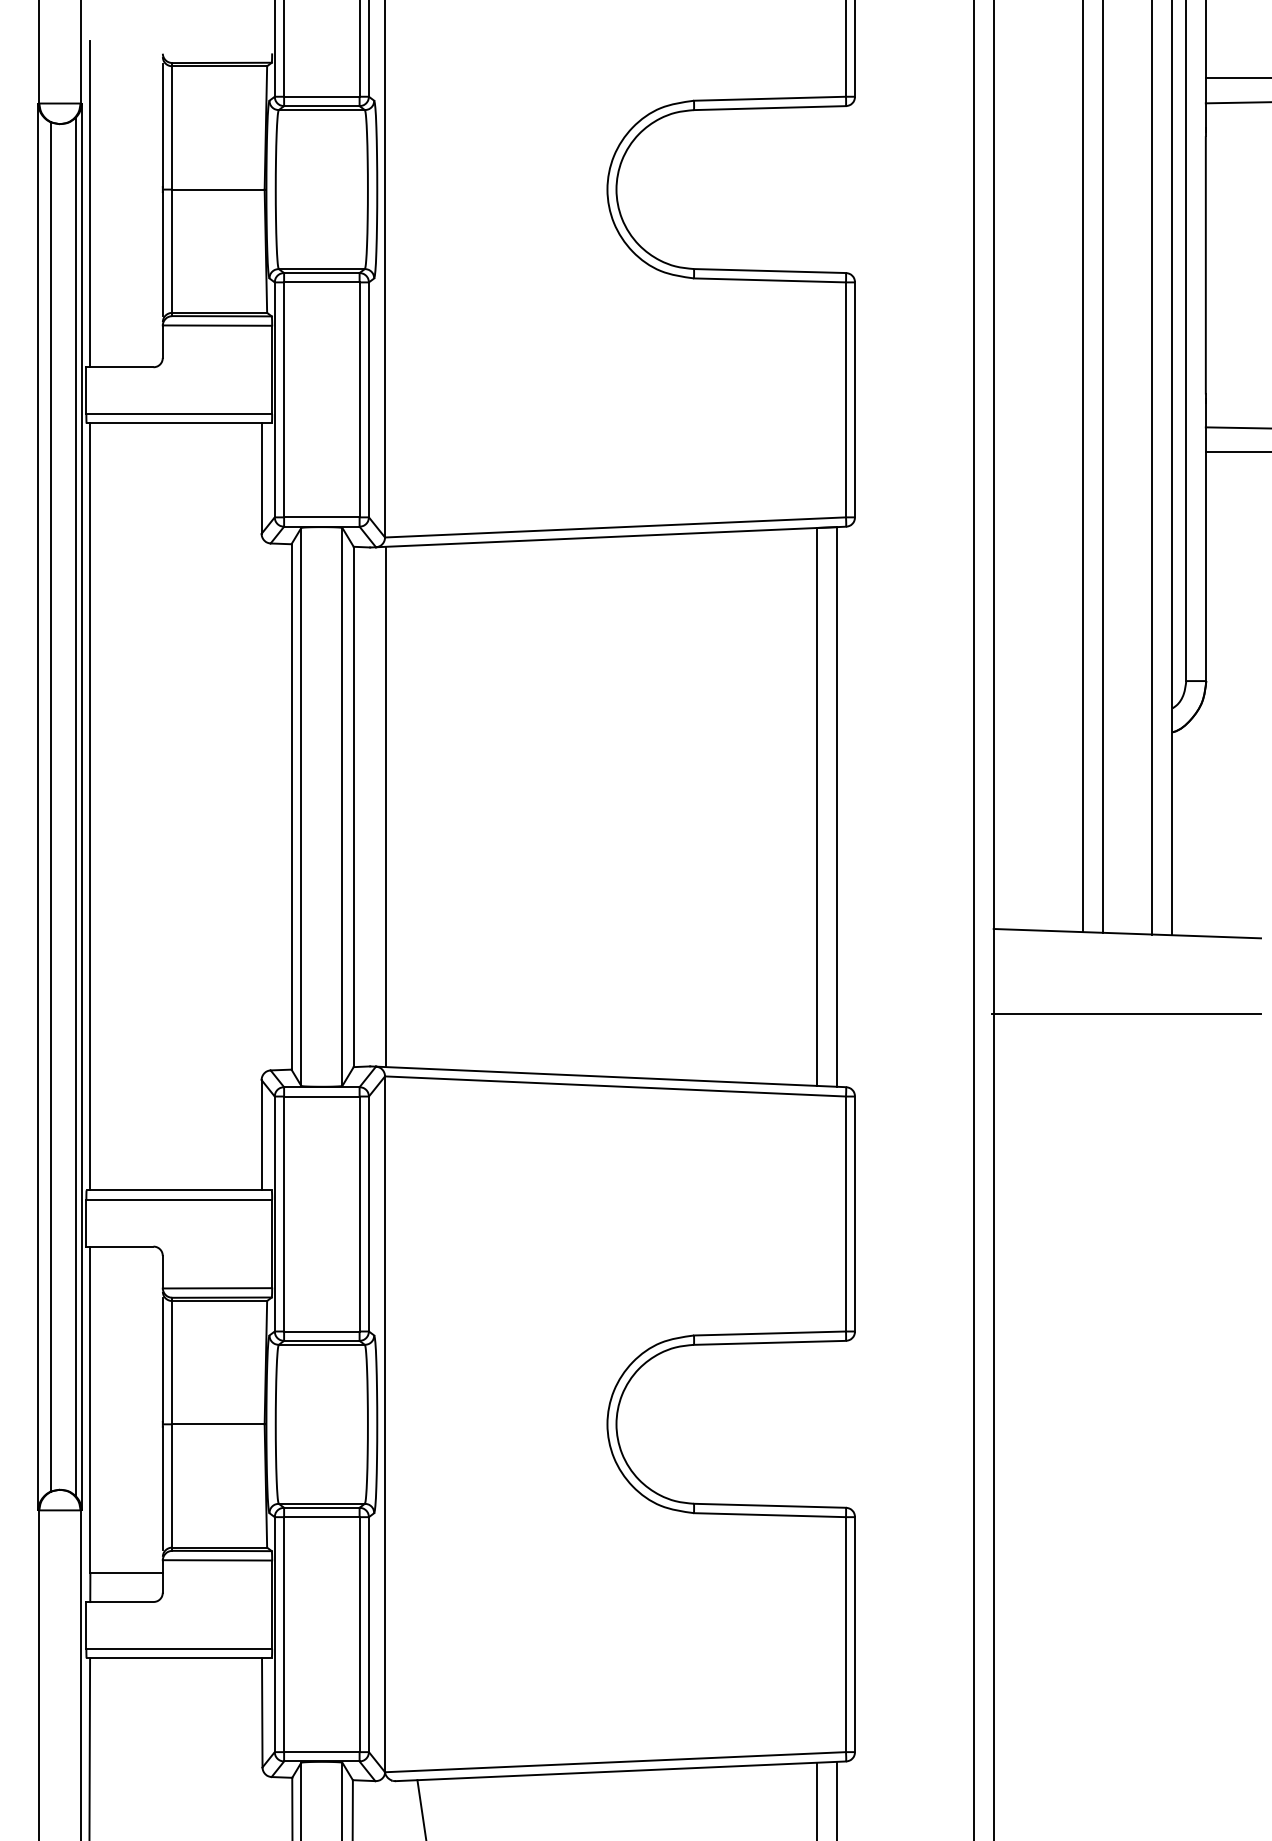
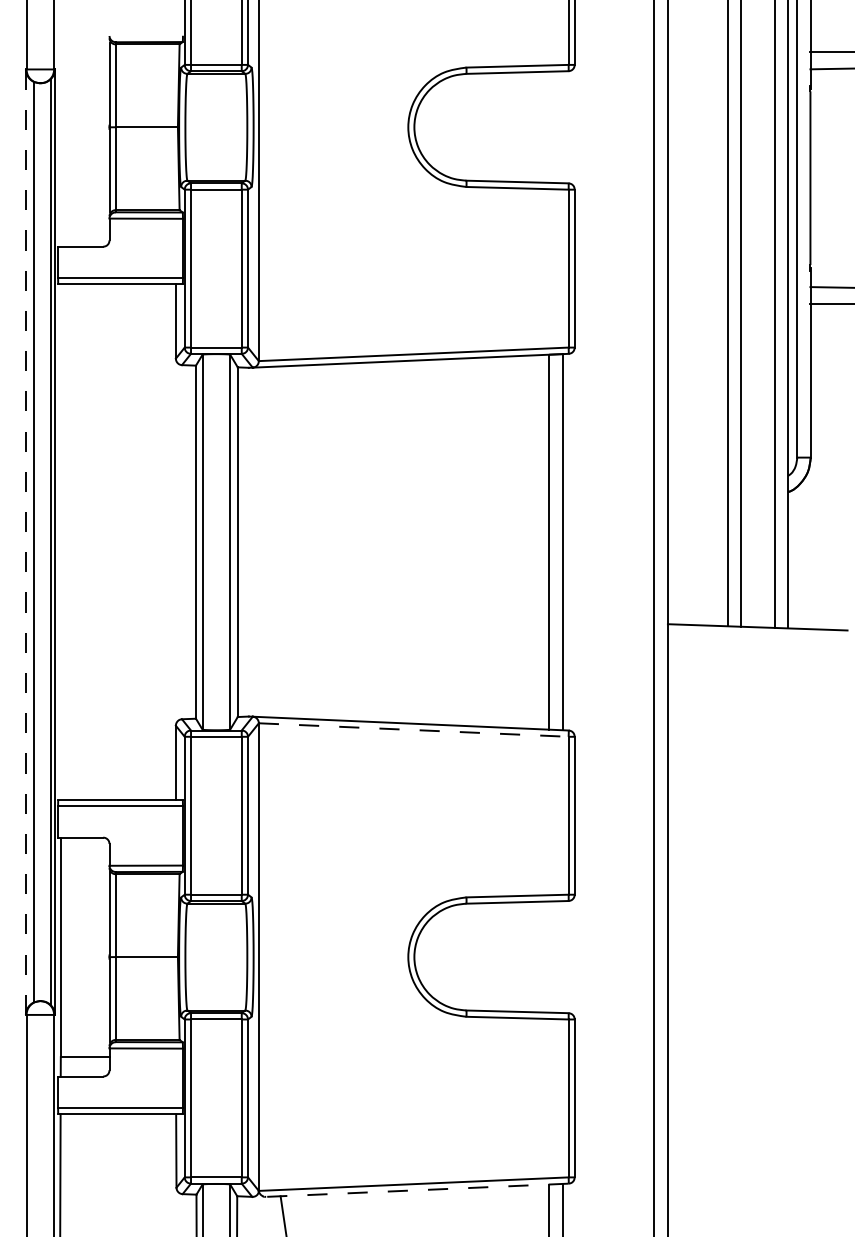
line: (89, 203) -> (60, 136), removed
line: (89, 805) -> (60, 541), removed
line: (37, 807) -> (25, 542), solid -> dashed
line: (386, 807) -> (259, 542), removed
line: (1125, 1014) -> (756, 681), removed
line: (616, 1087) -> (414, 730), solid -> dashed
line: (619, 1771) -> (416, 1190), solid -> dashed

